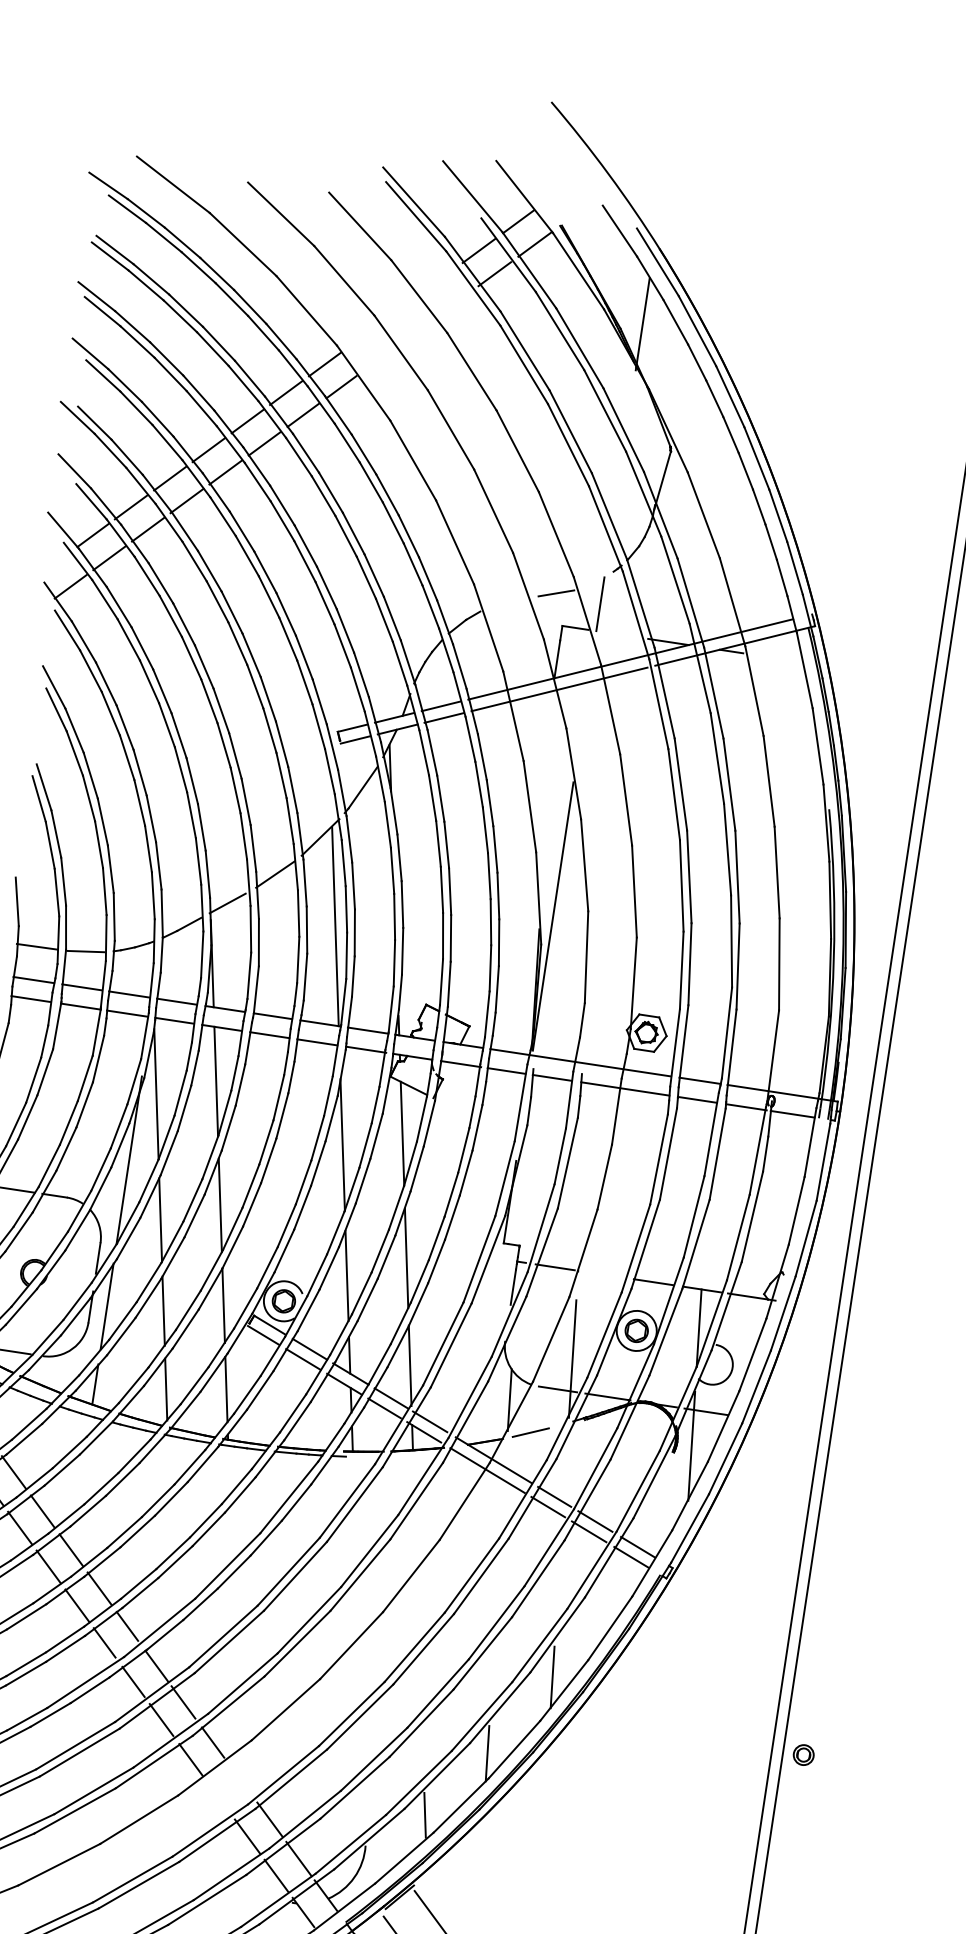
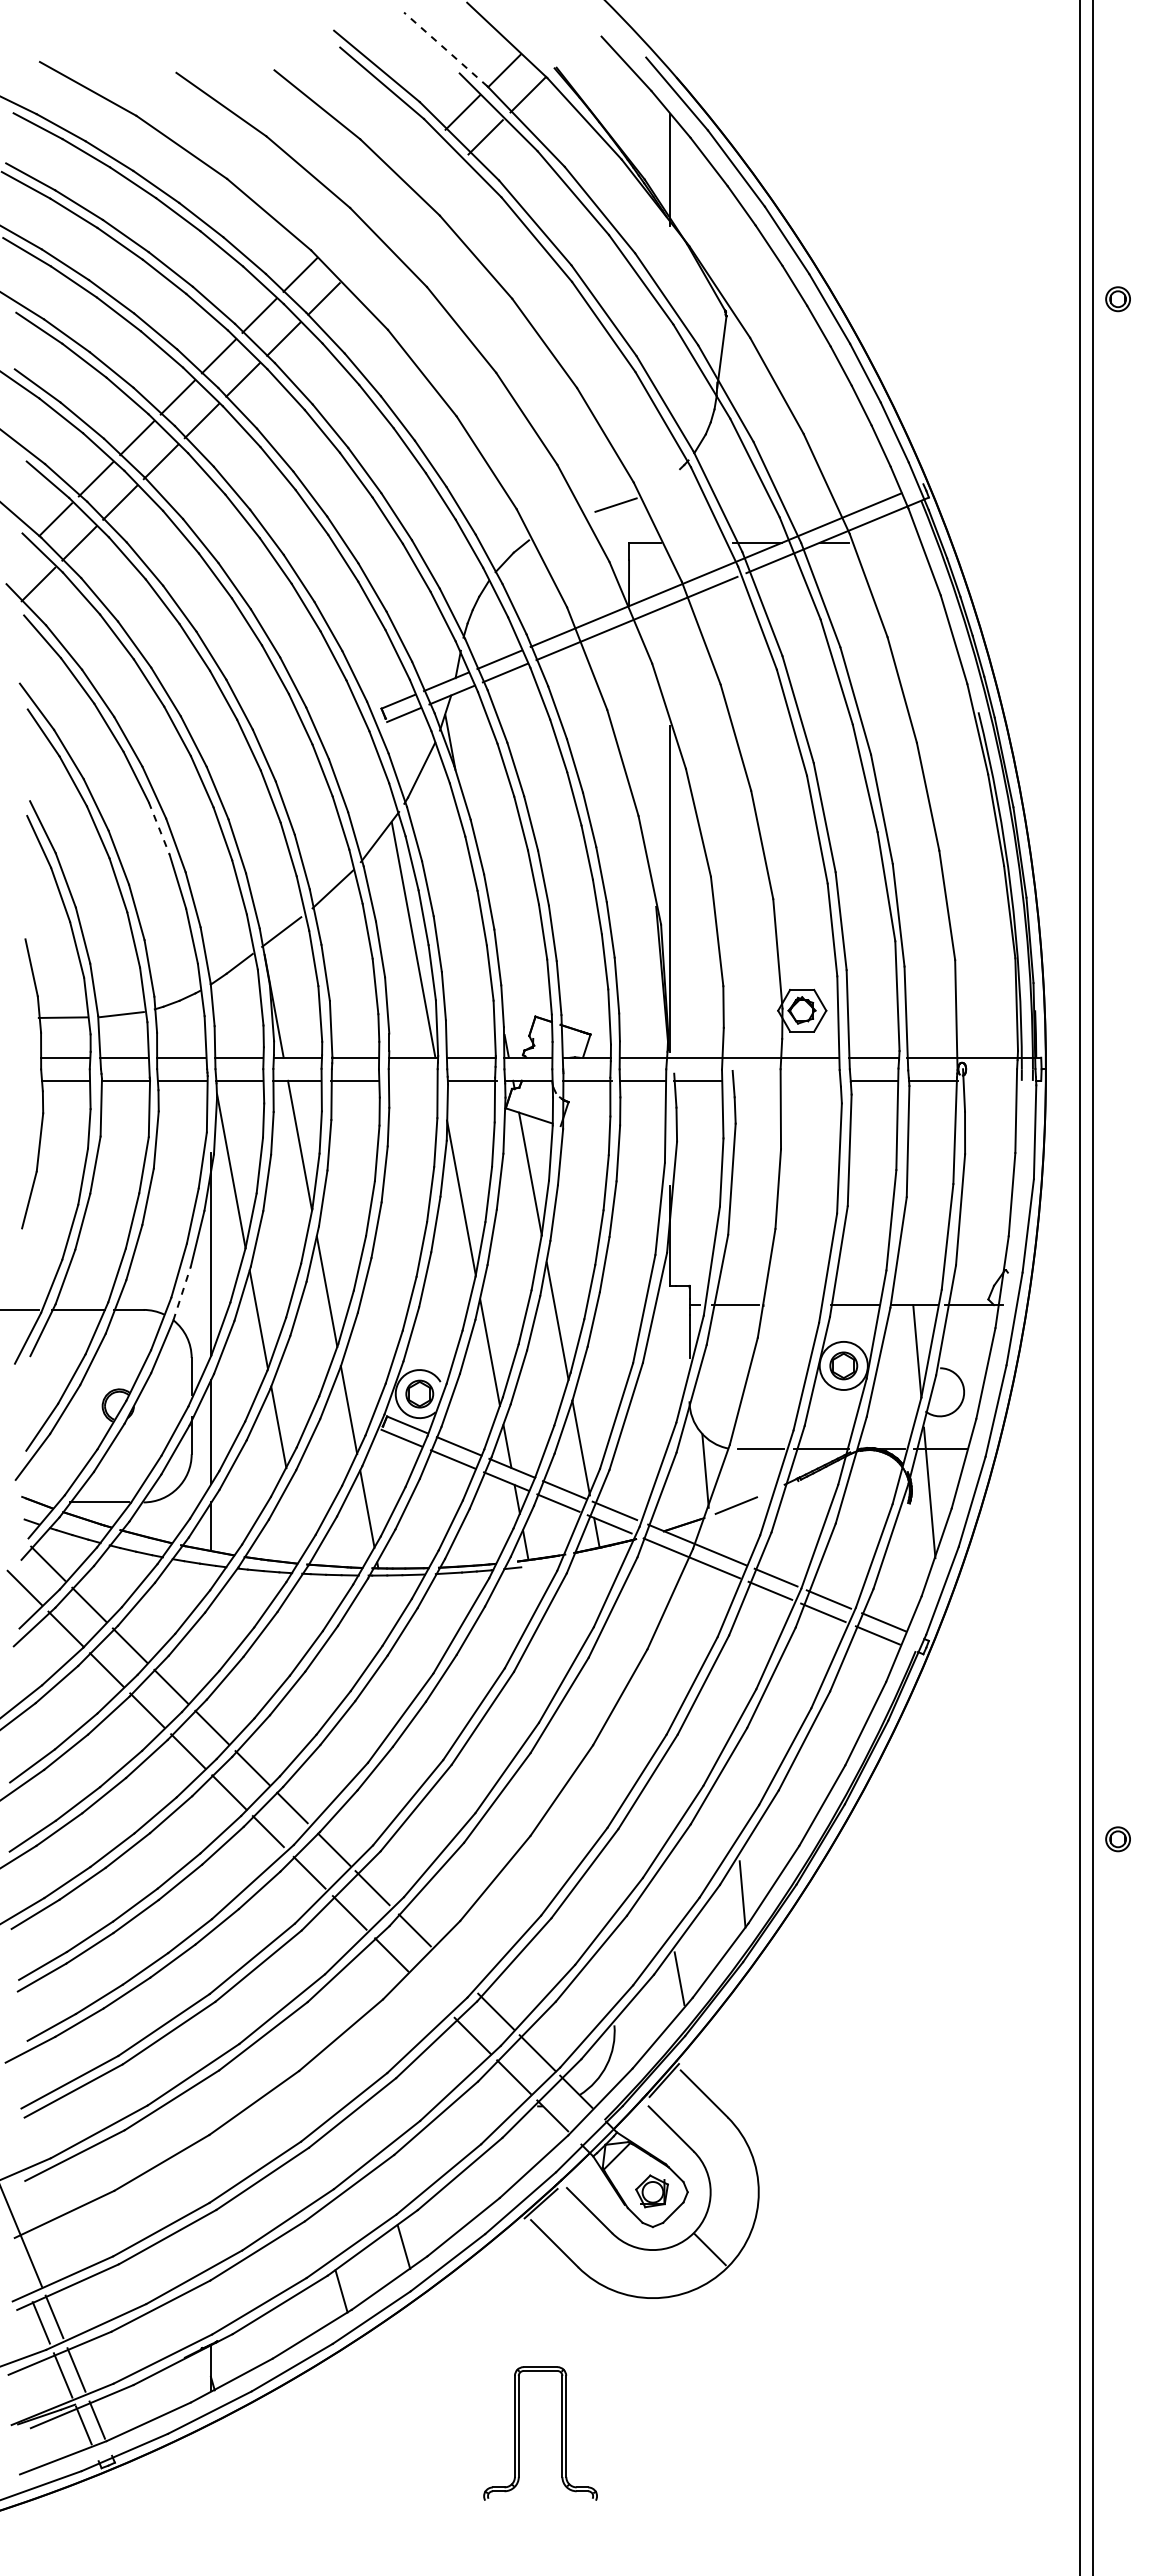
line: (472, 196) -> (445, 49), solid -> dashed
line: (600, 603) -> (670, 509), removed
line: (139, 803) -> (159, 829), solid -> dashed
line: (317, 1042) -> (412, 1080), removed
line: (625, 1088) -> (786, 1080), removed
line: (792, 1113) -> (989, 1080), removed
line: (100, 1188) -> (182, 1293), solid -> dashed
line: (572, 1358) -> (772, 1410), removed
line: (165, 1389) -> (295, 1519), removed
line: (552, 1677) -> (805, 1792), removed

